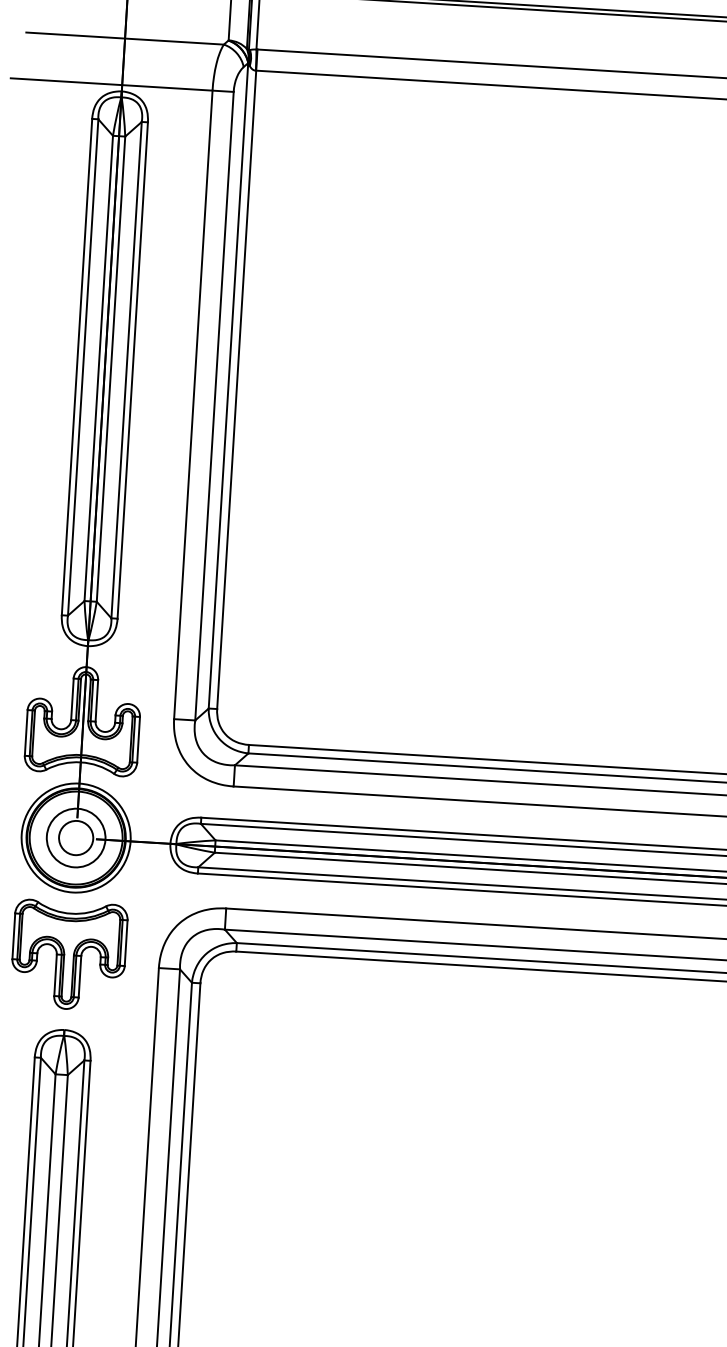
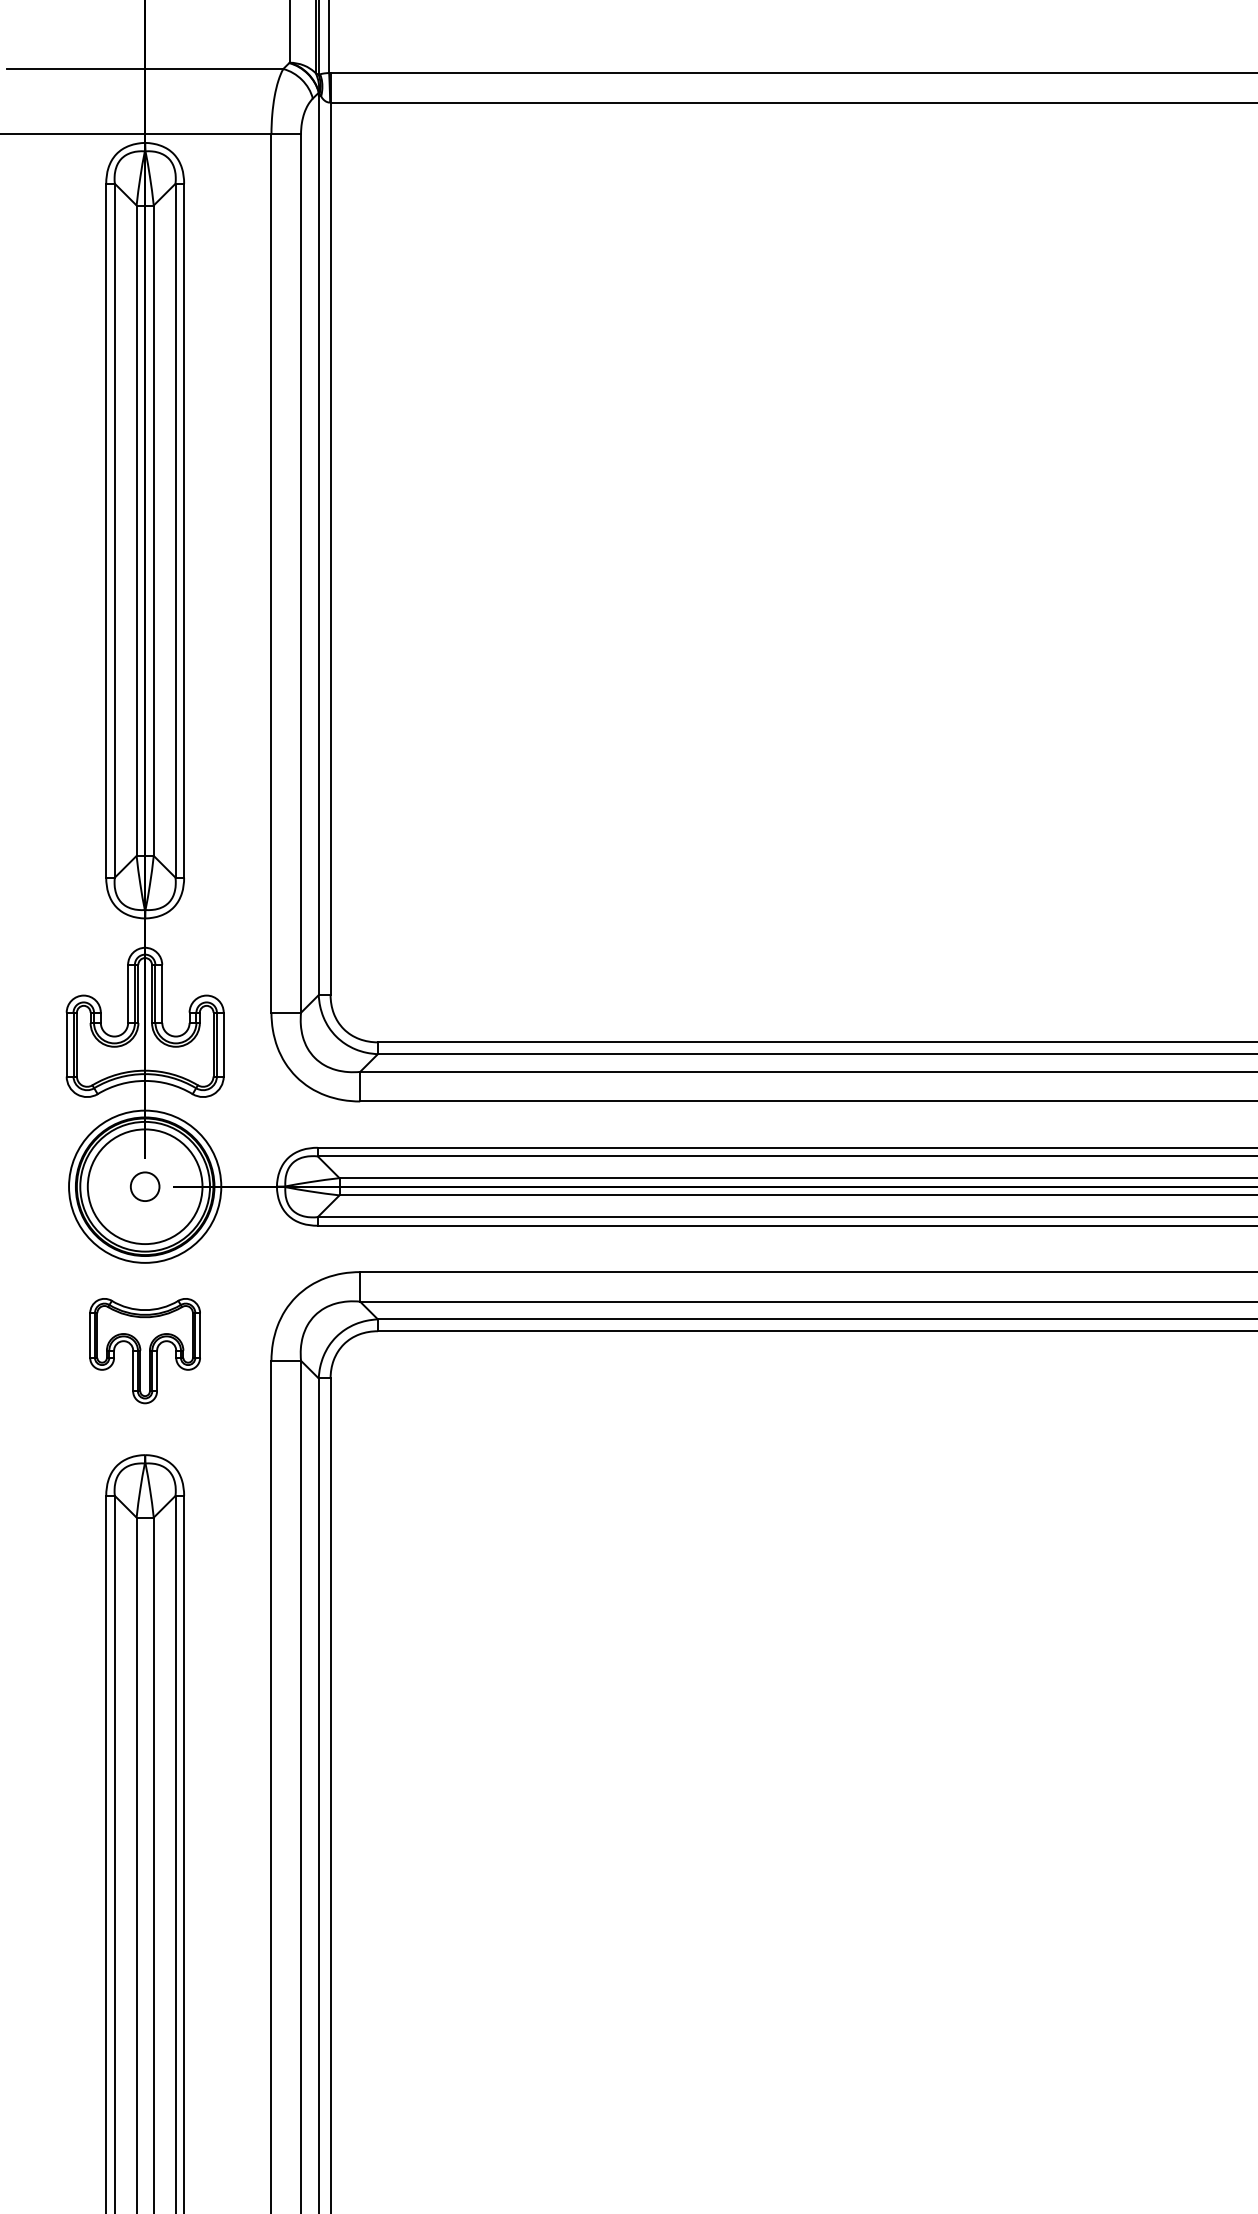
circle: (76, 837) -> (145, 1186), size x0.6
circle: (76, 837) -> (145, 1186), size x1.4
part: (68, 955) -> (144, 1350), size x0.7

